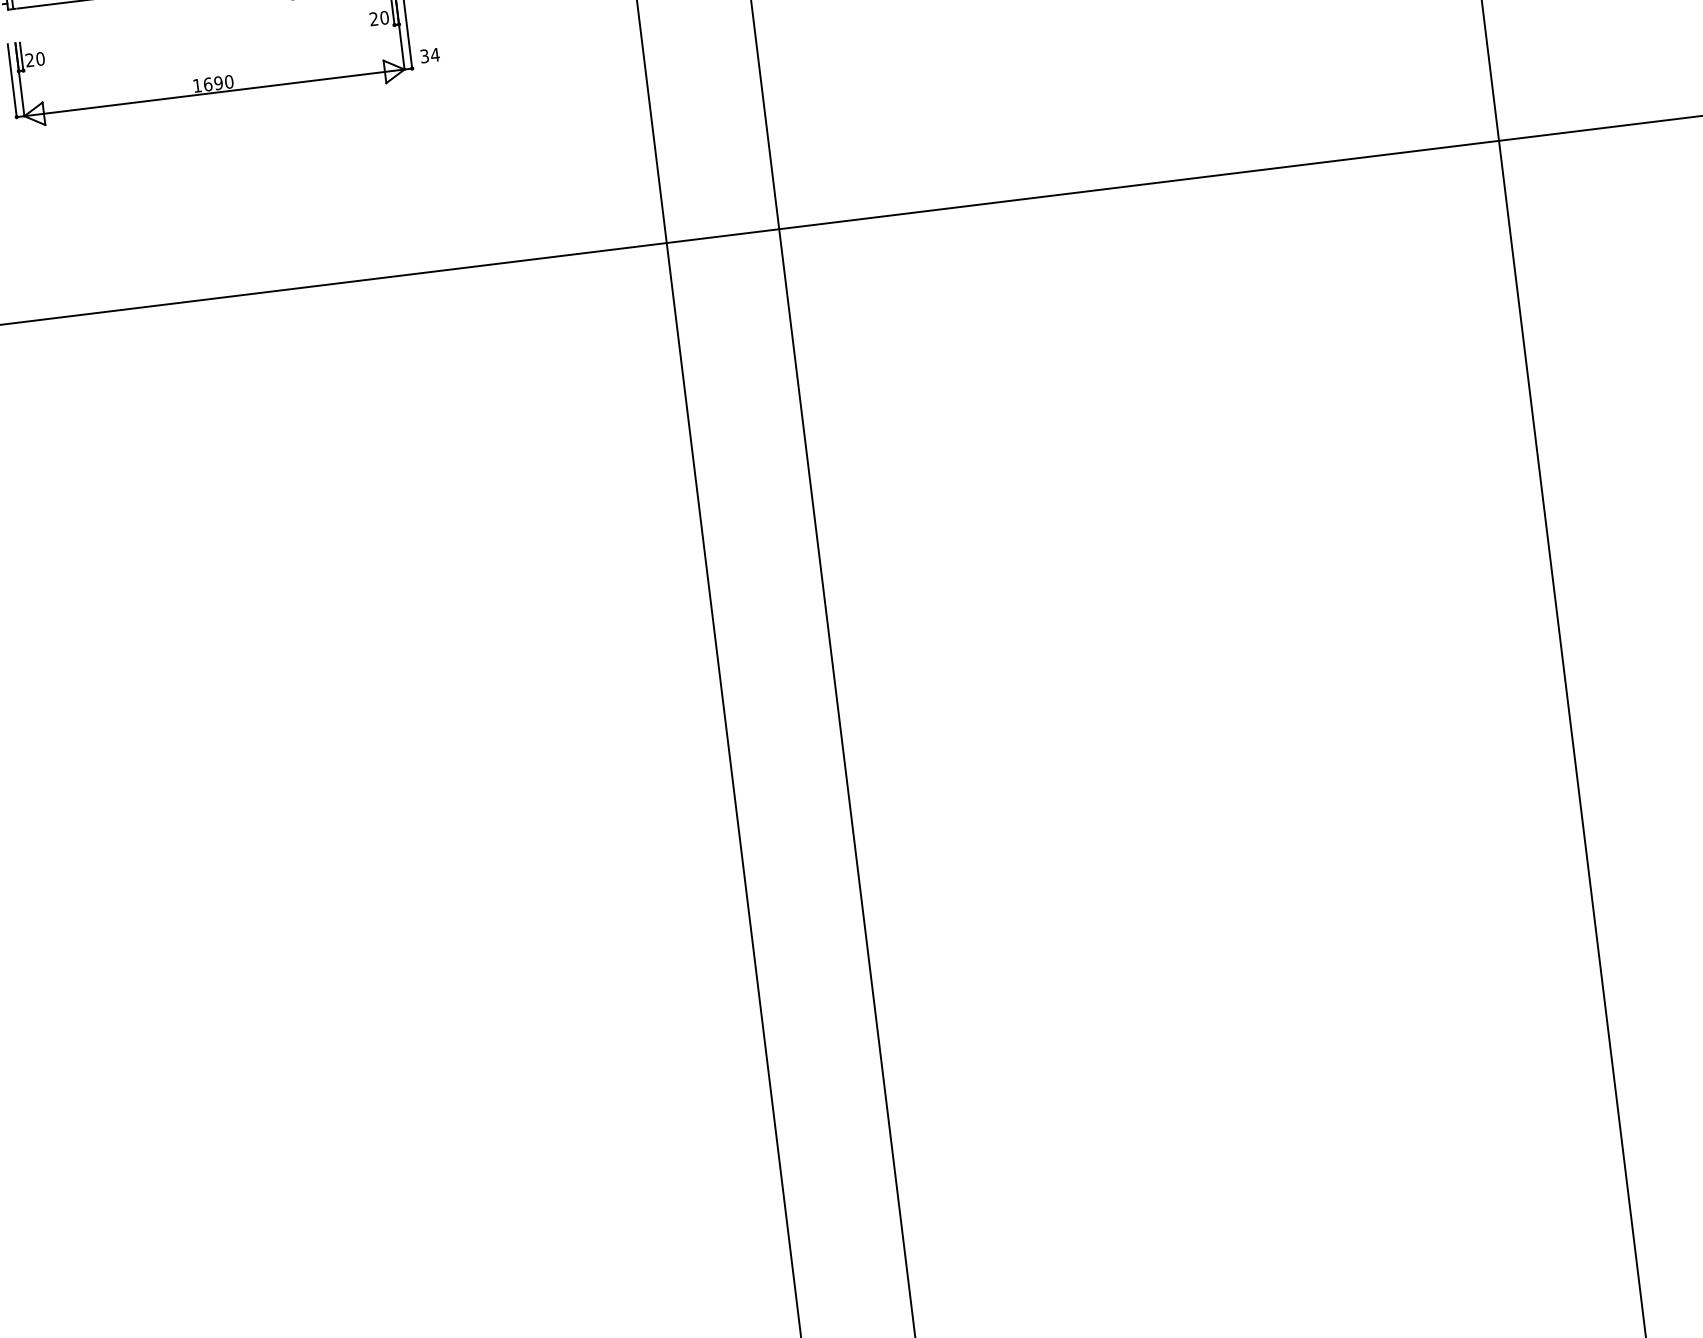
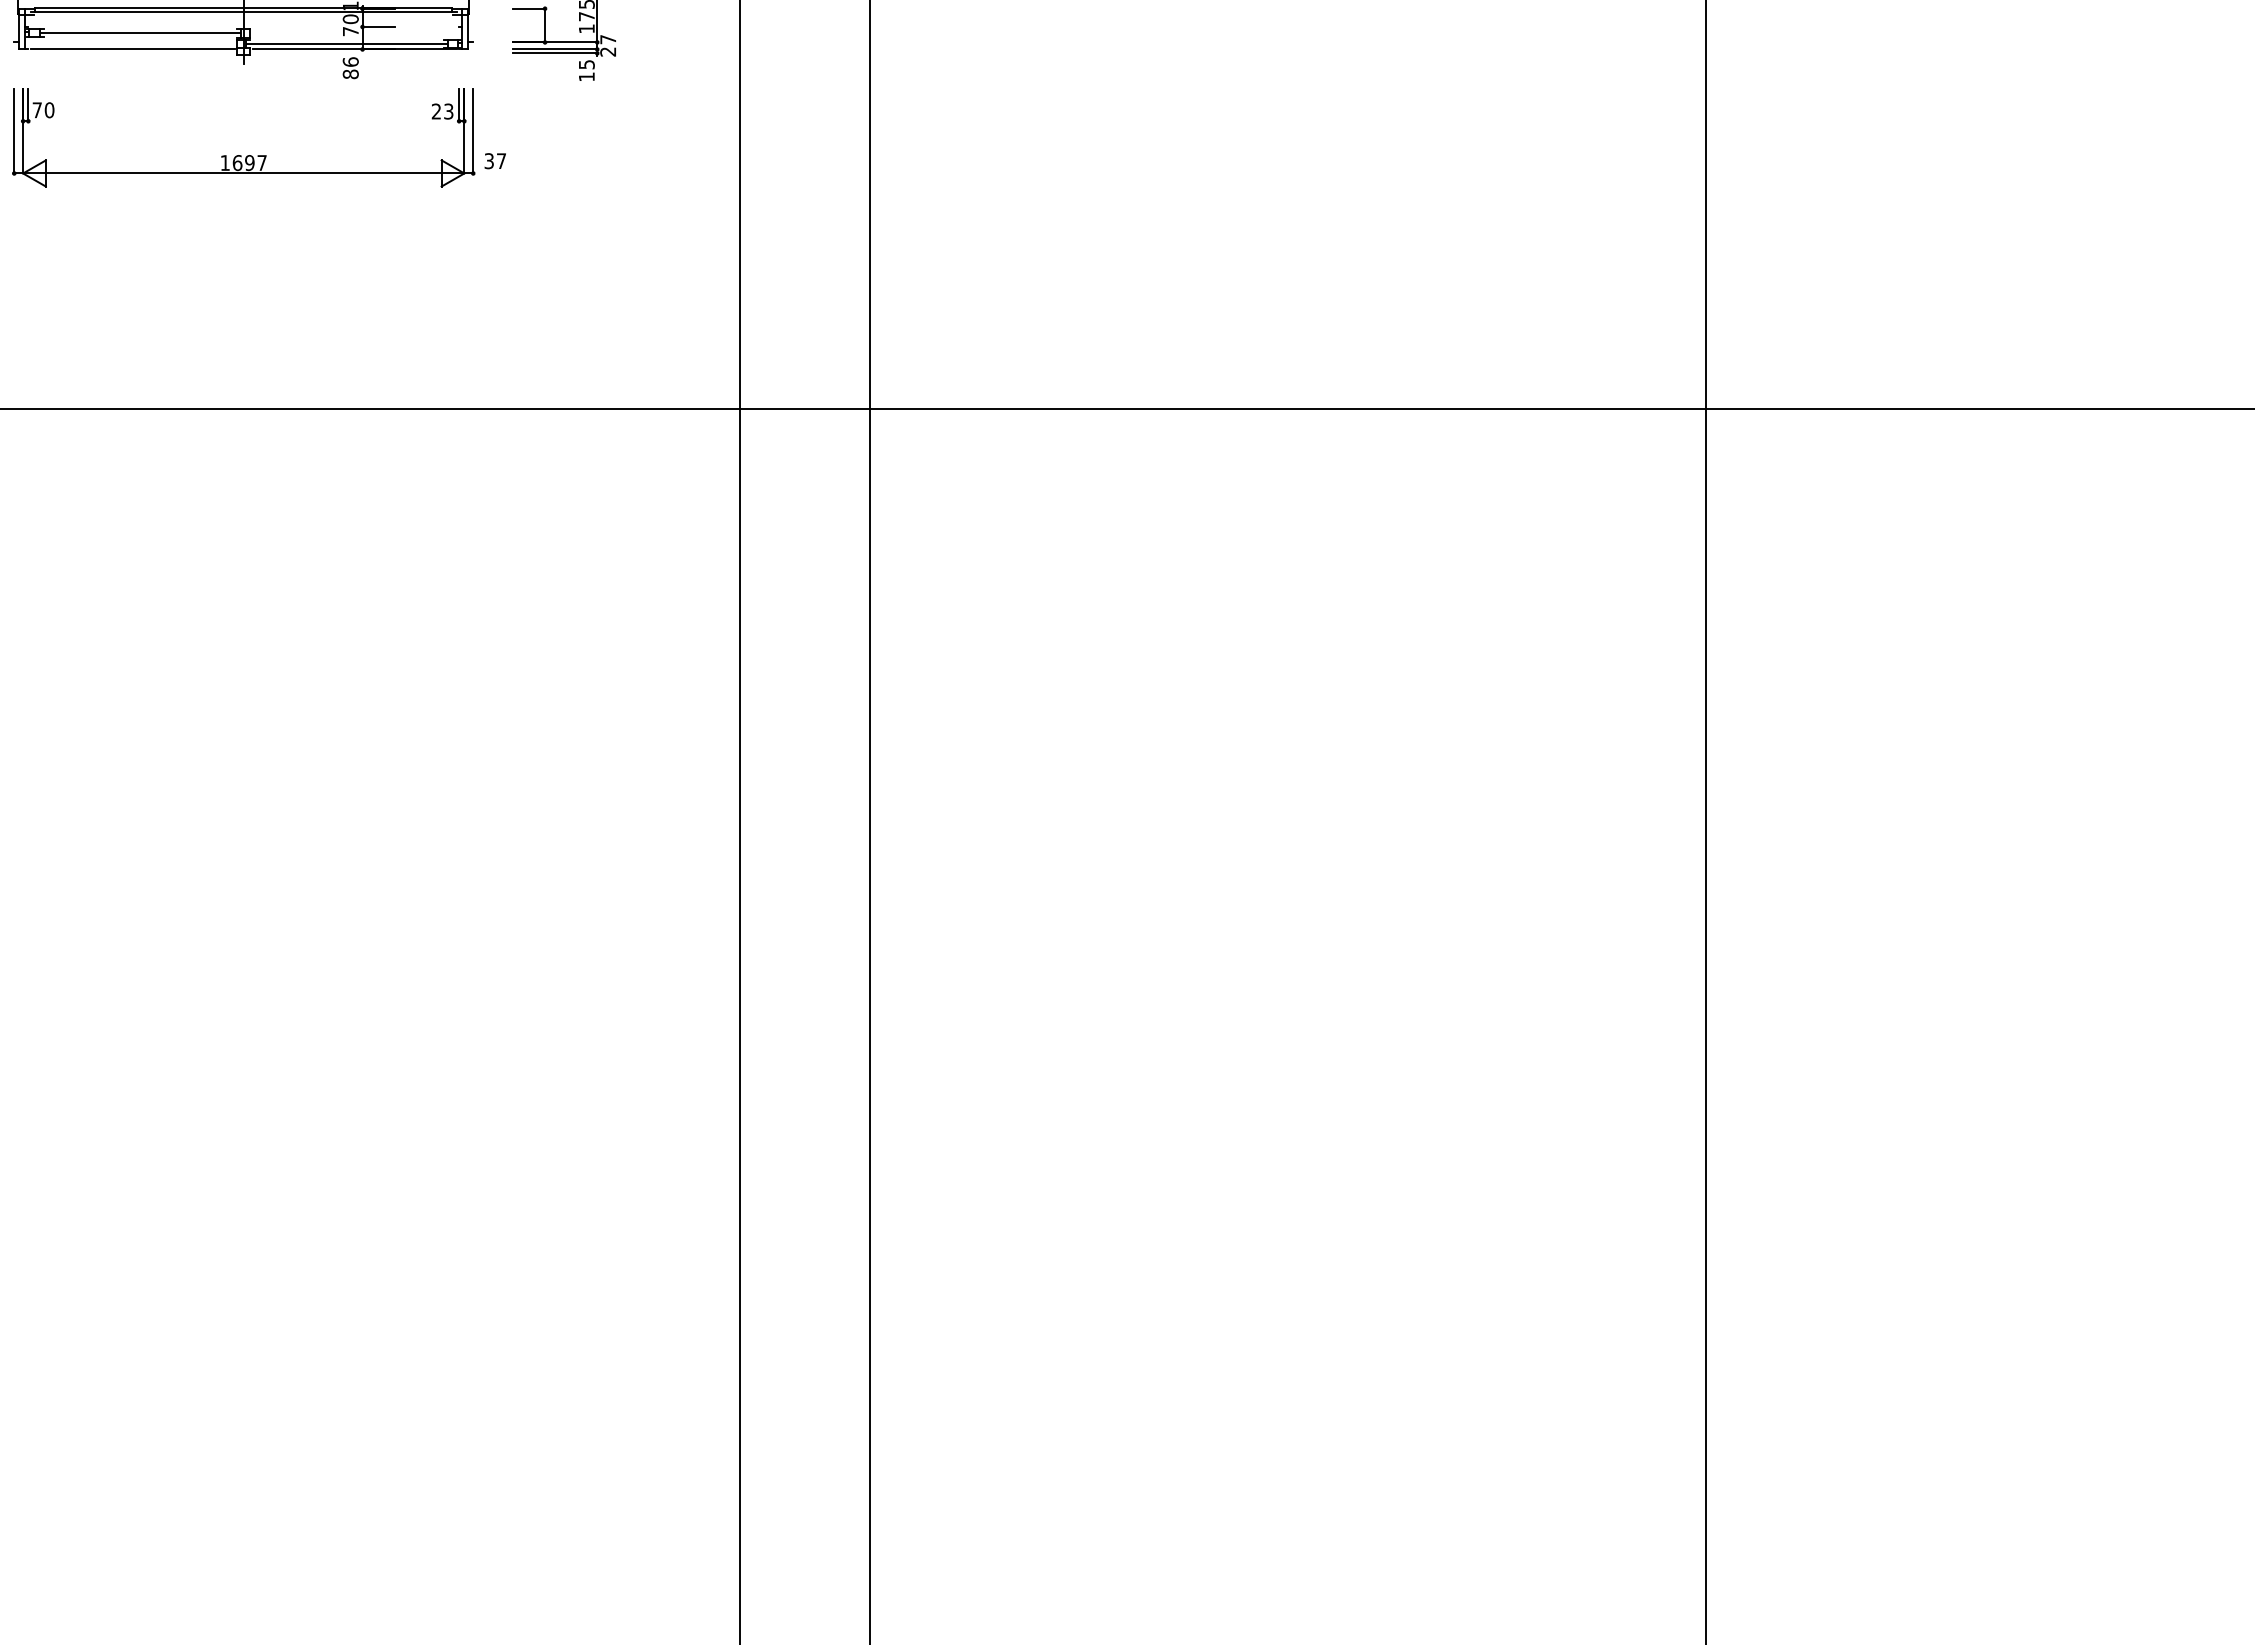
text: (384, 17) -> (448, 111), 20 -> 23
text: (435, 54) -> (501, 160), 34 -> 37
text: (29, 60) -> (36, 110), 20 -> 70
text: (228, 82) -> (261, 163), 1690 -> 1697

